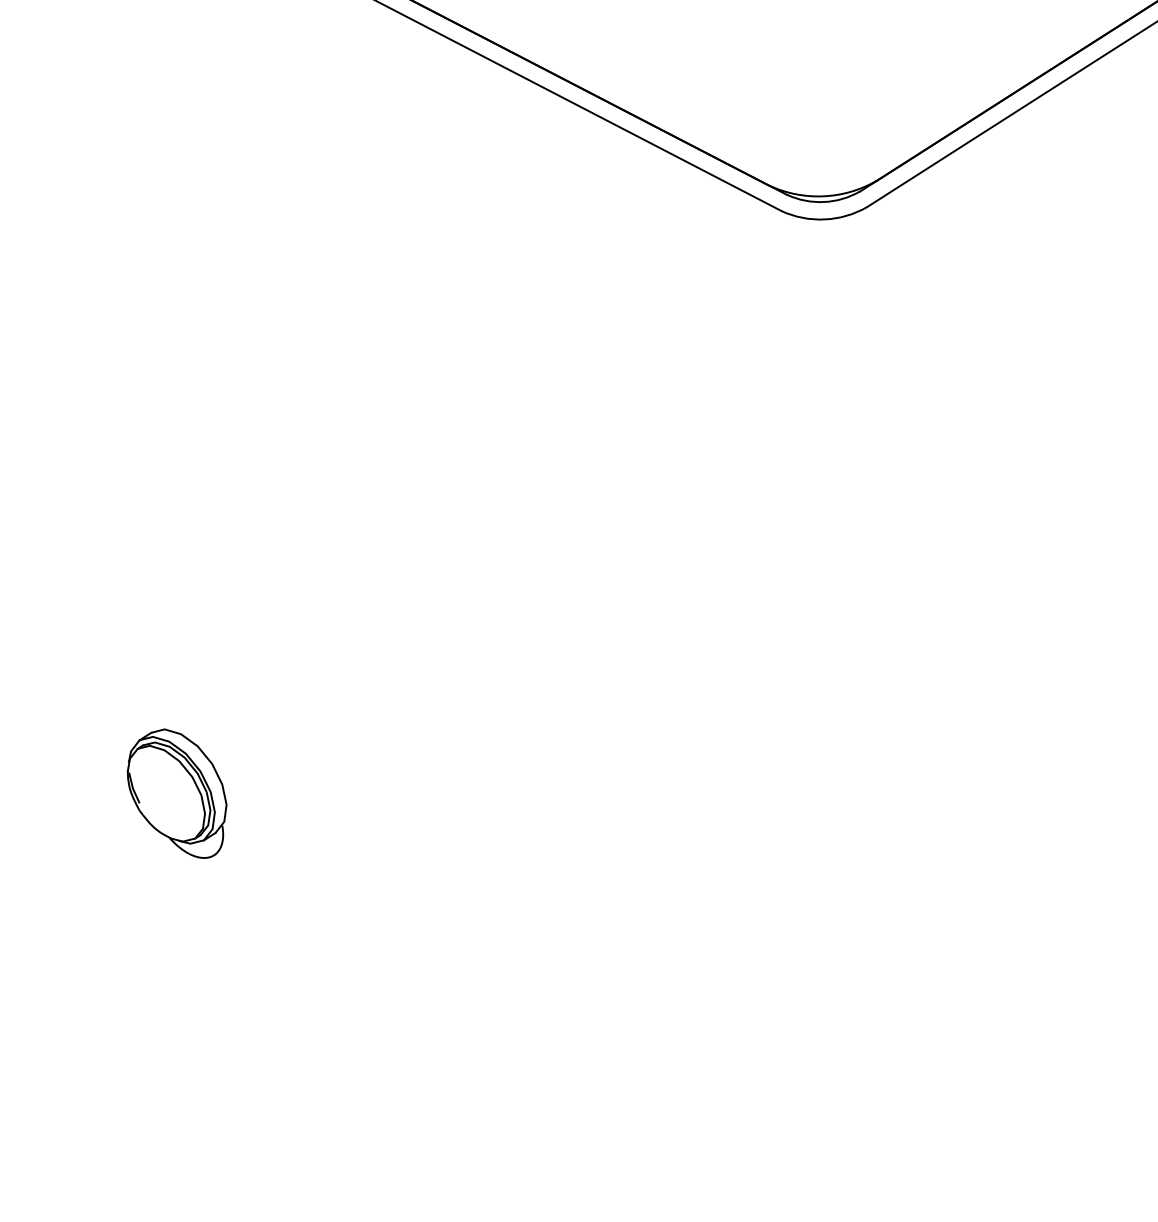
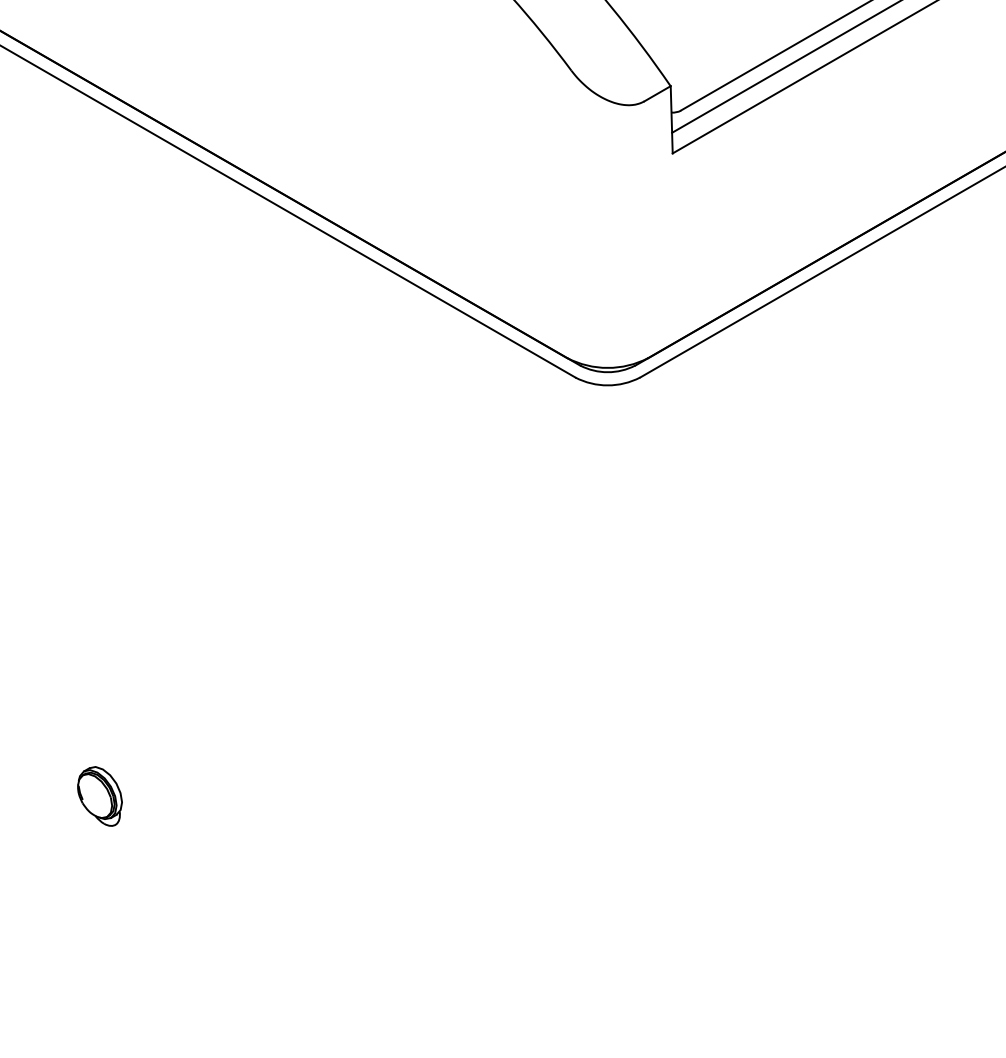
part: (176, 794) -> (99, 796), size x0.6

